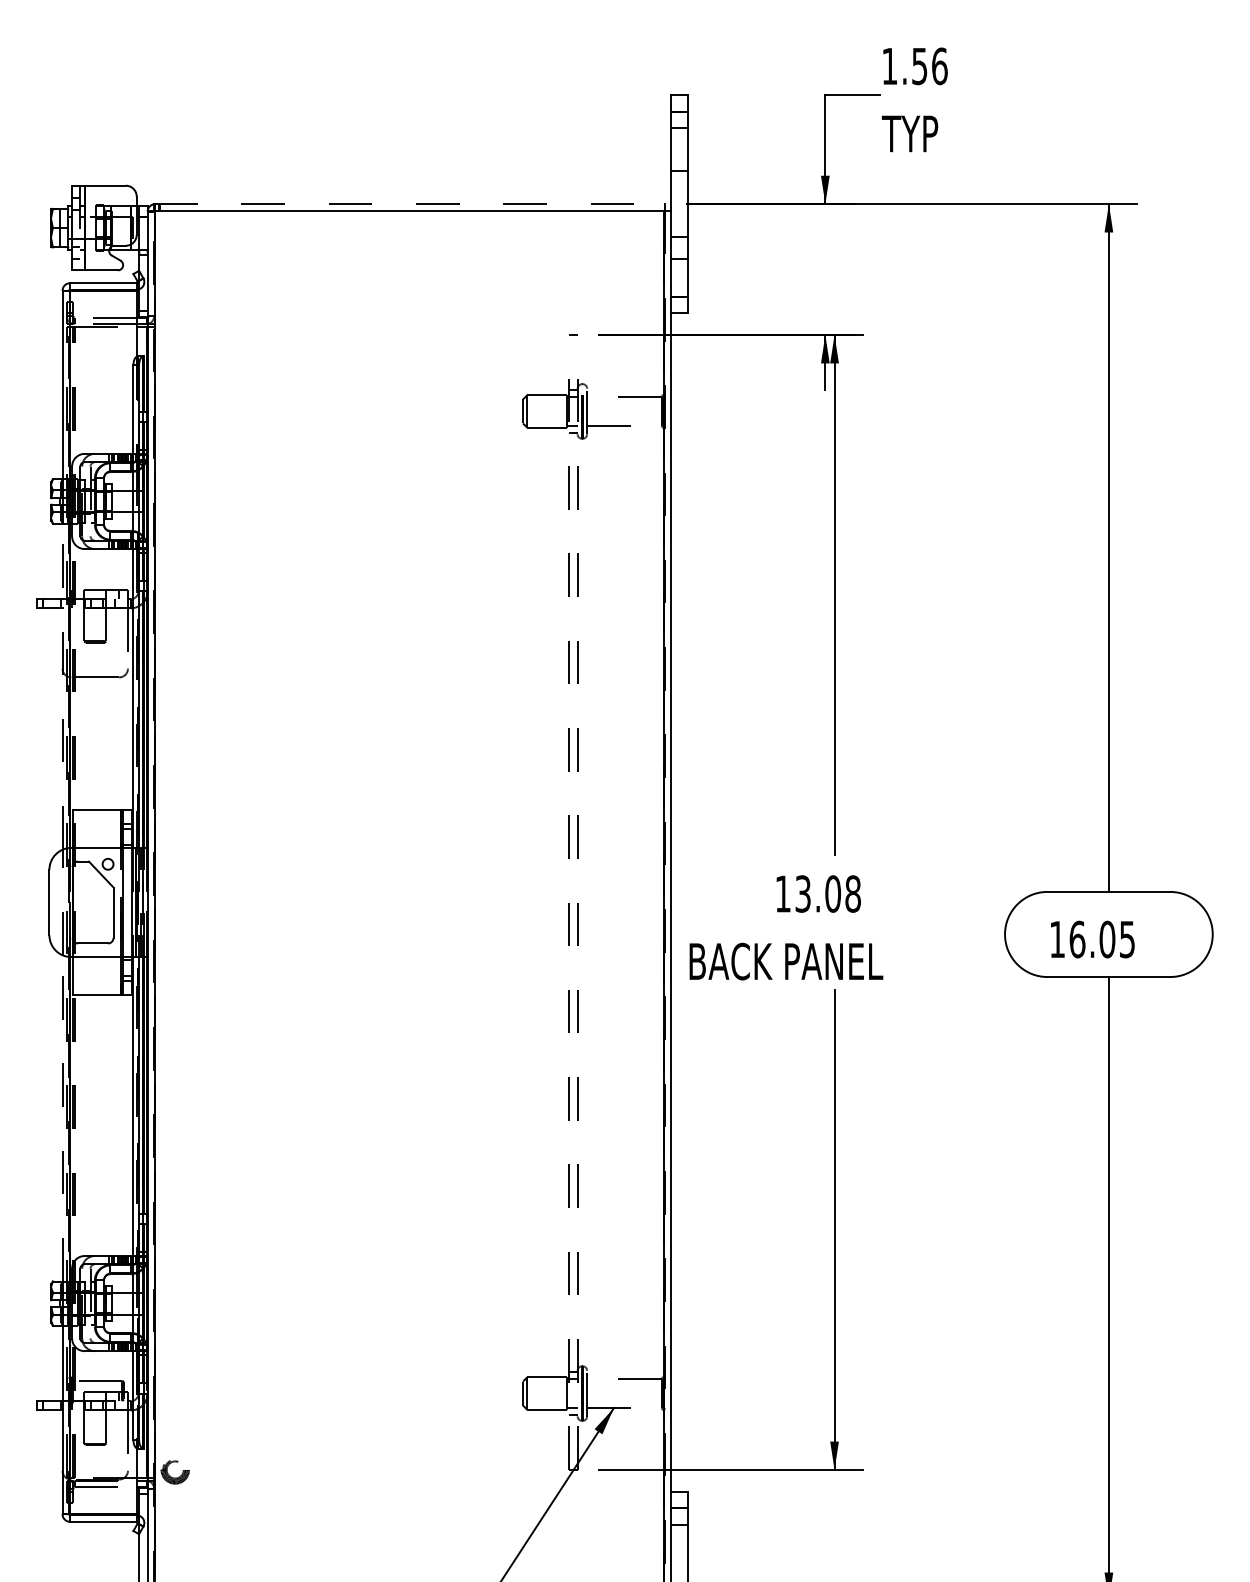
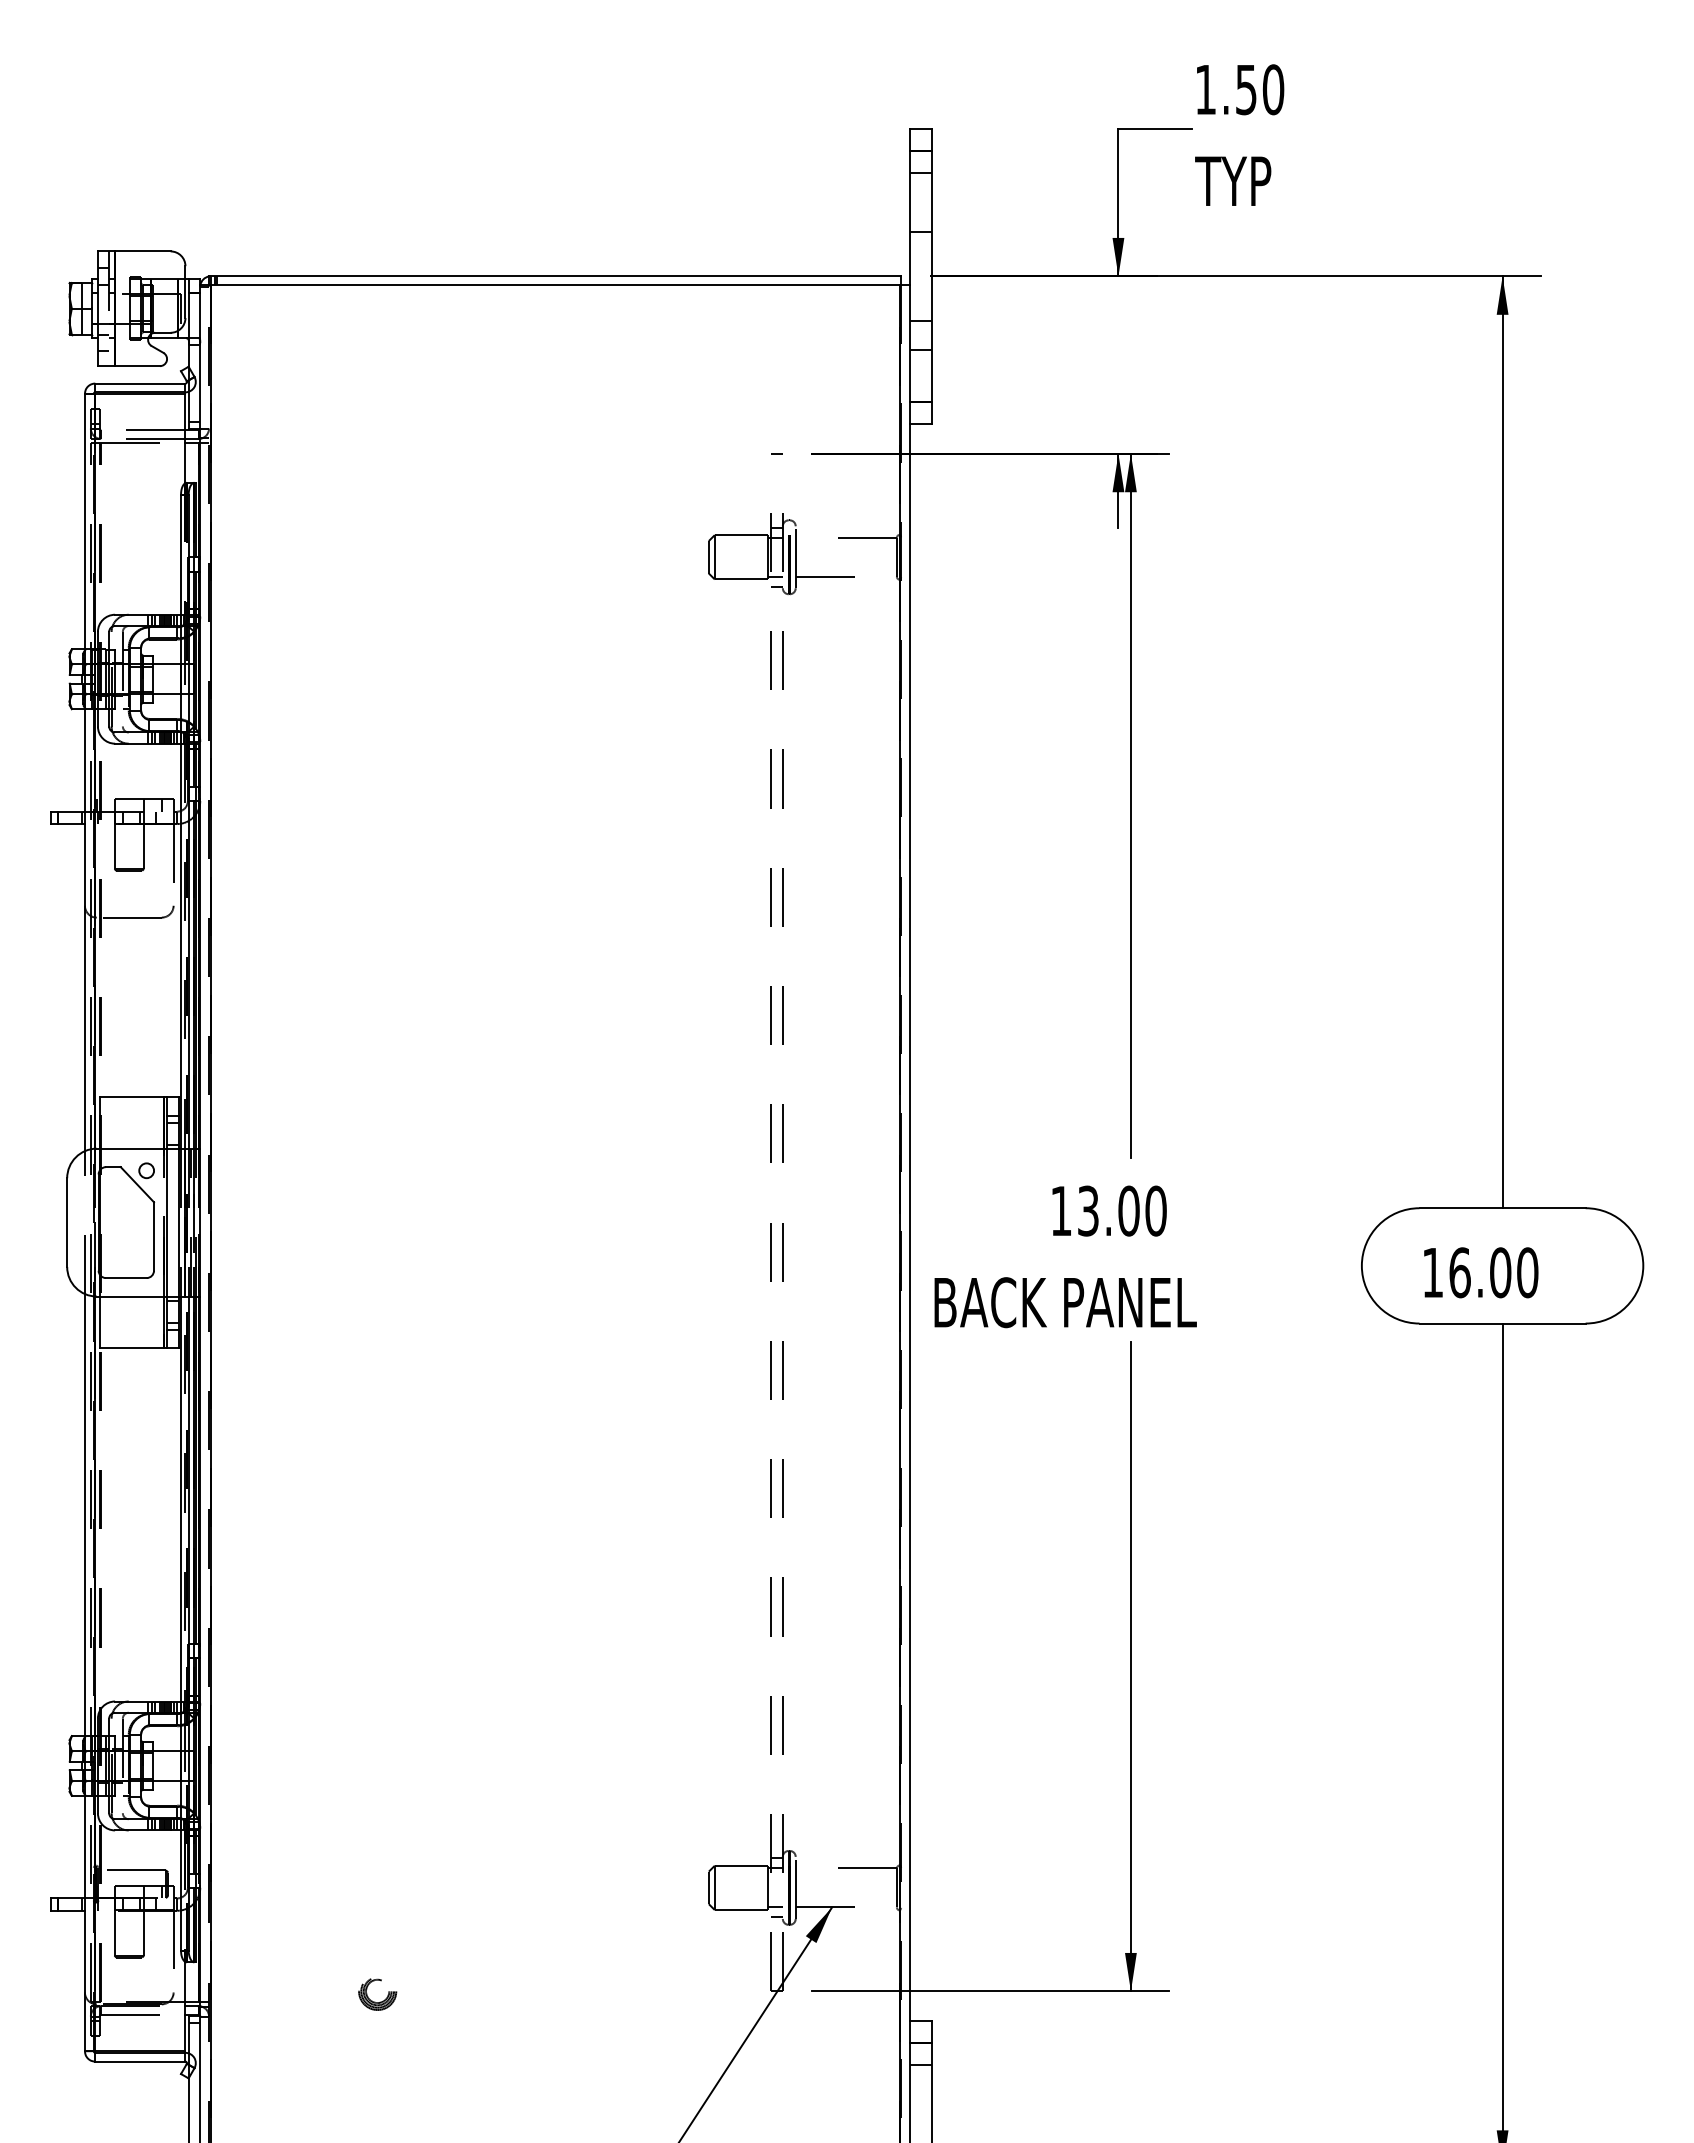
text: (939, 66) -> (1273, 89), 1.56 -> 1.50
line: (409, 204) -> (555, 276), dashed -> solid
line: (62, 686) -> (84, 929), dashed -> solid
text: (852, 893) -> (1155, 1210), 13.08 -> 13.00
text: (1127, 939) -> (1527, 1272), 16.05 -> 16.00
line: (62, 1117) -> (84, 1514), dashed -> solid
part: (173, 1477) -> (375, 2001), moved

